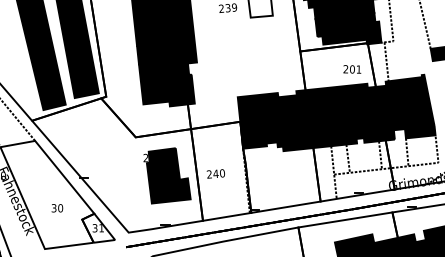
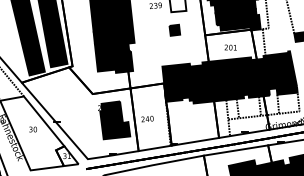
part: (255, 42) -> (174, 29), added
text: (351, 69) -> (230, 47), moved
text: (56, 208) -> (32, 129), moved

